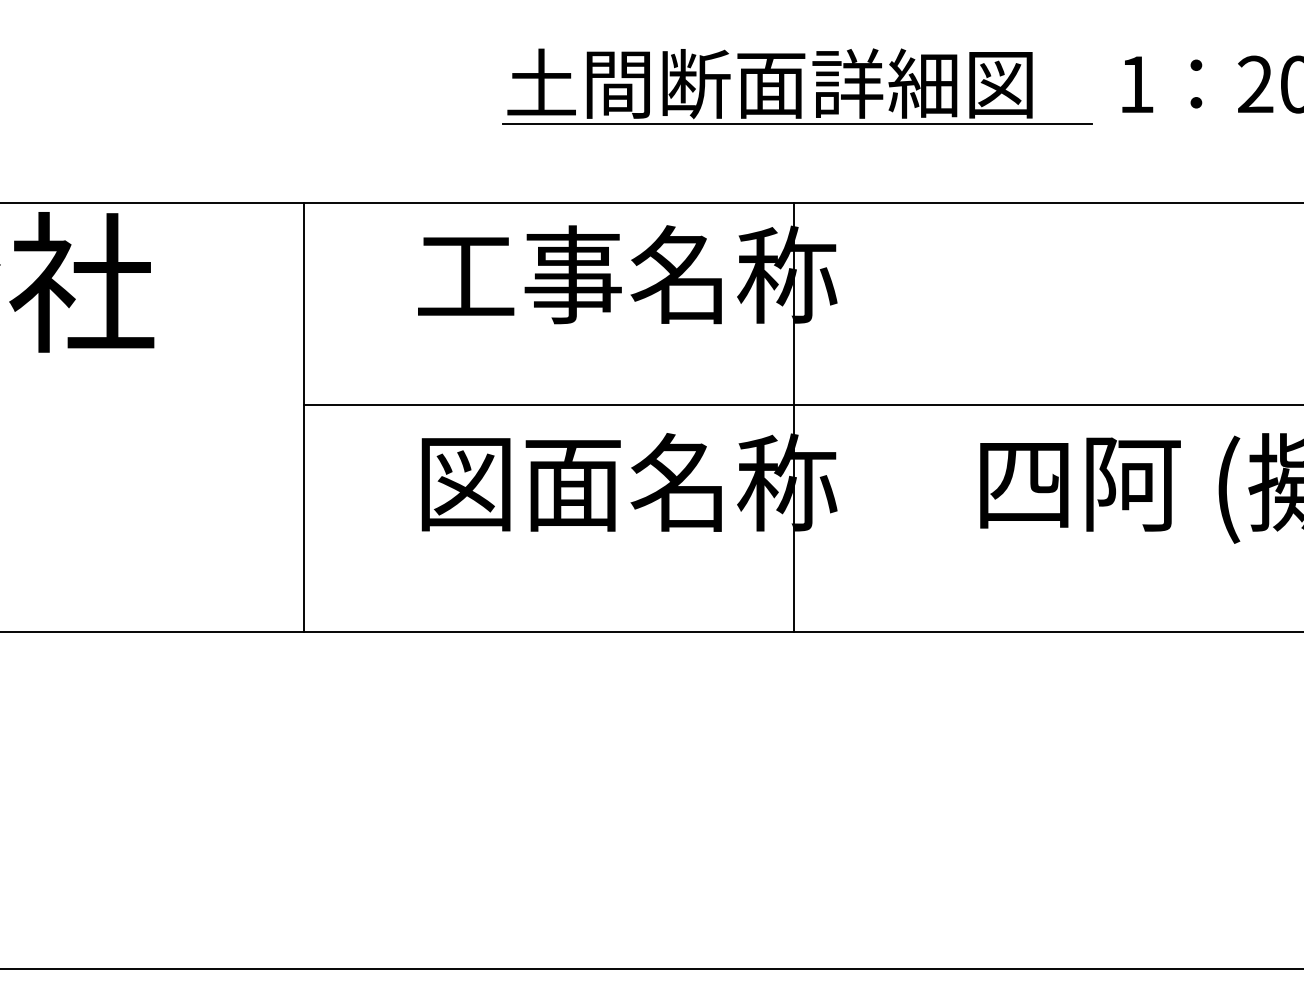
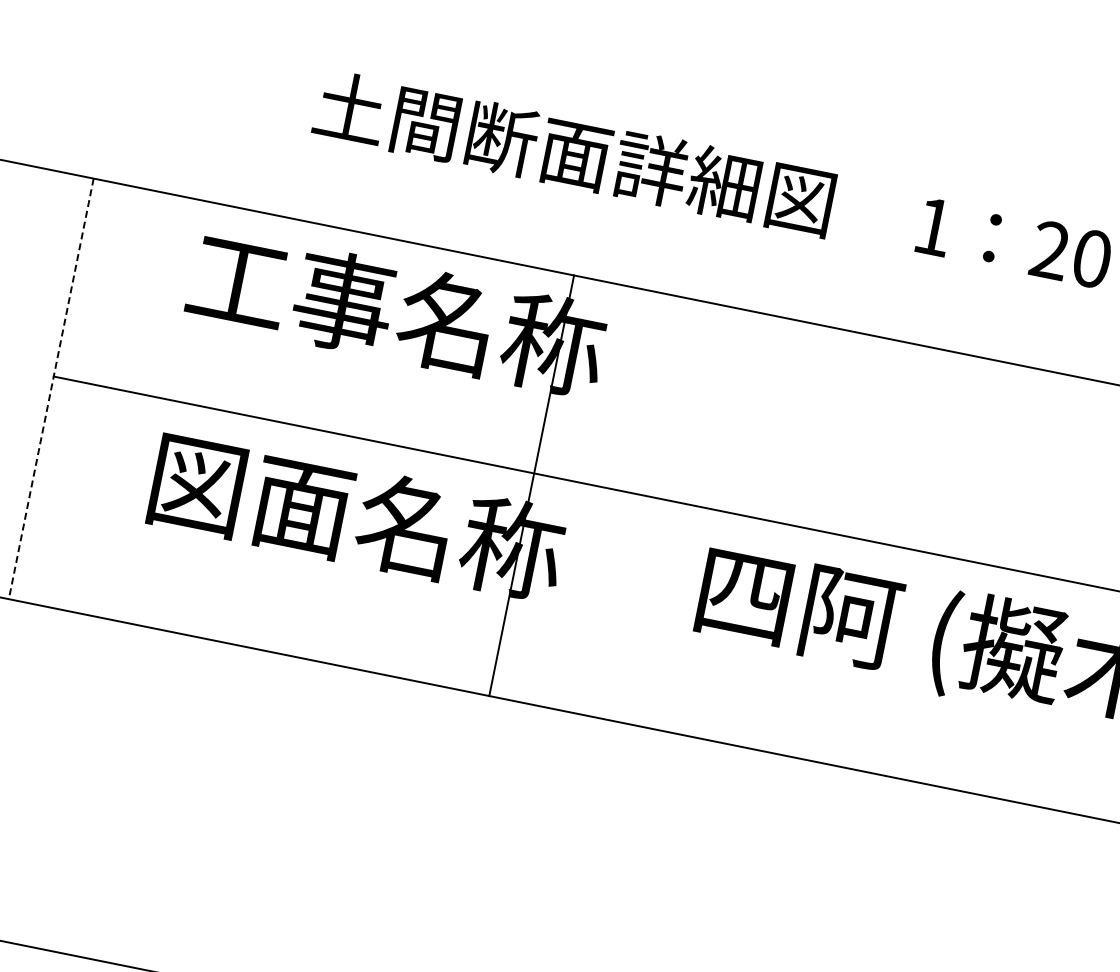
line: (797, 123) -> (593, 198), removed
line: (303, 417) -> (51, 388), solid -> dashed

